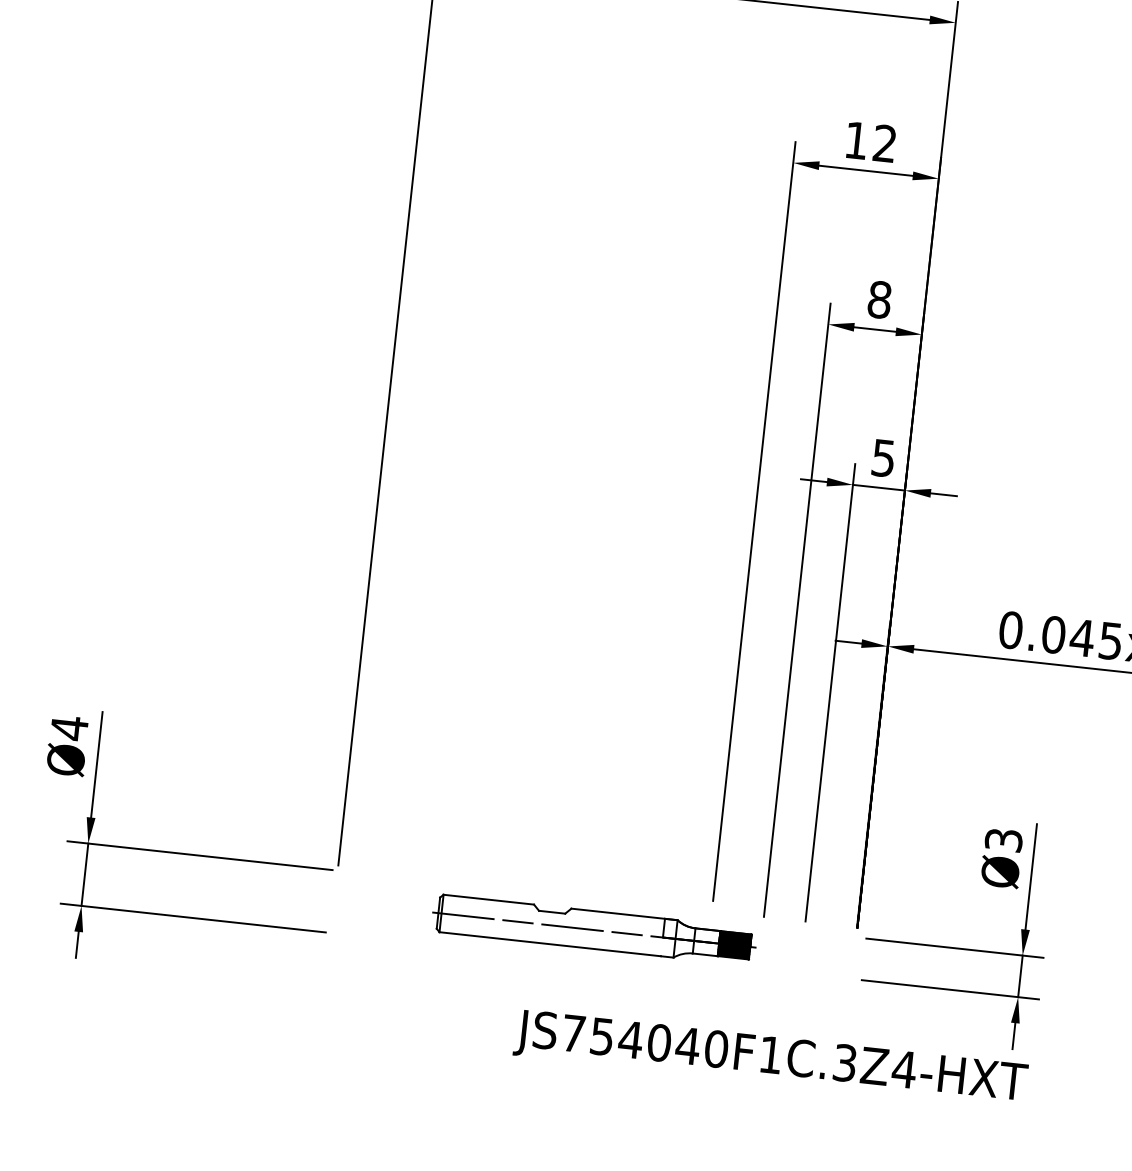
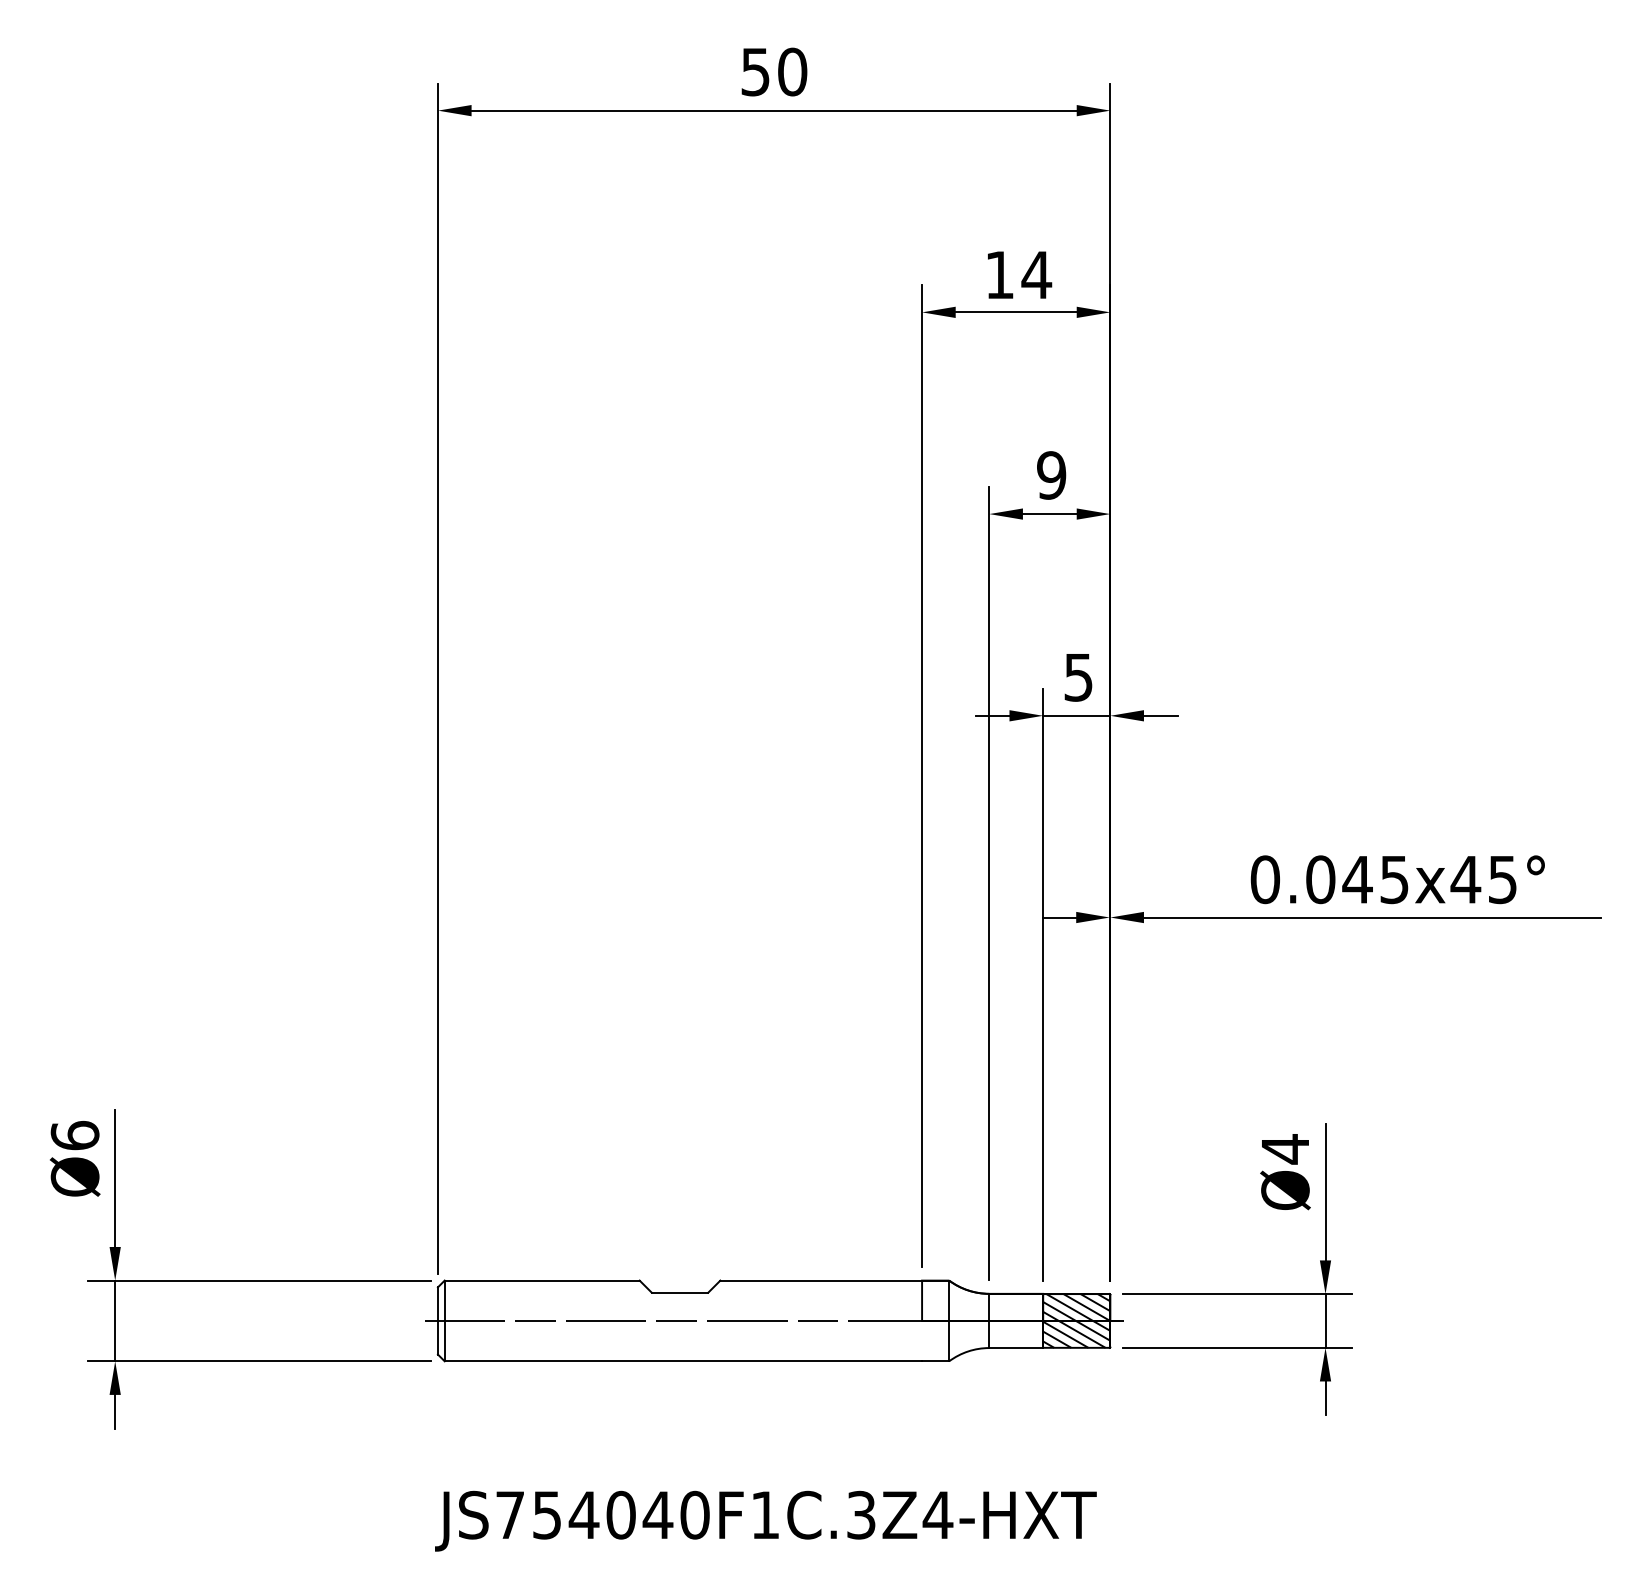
text: (884, 143) -> (1036, 274), 12 -> 14
text: (879, 299) -> (1051, 475), 8 -> 9
text: (69, 727) -> (74, 1135), Ø4 -> Ø6
text: (1003, 840) -> (1285, 1149), Ø3 -> Ø4
part: (594, 929) -> (774, 1320), size x1.67
text: (770, 1059) -> (765, 1520), moved

